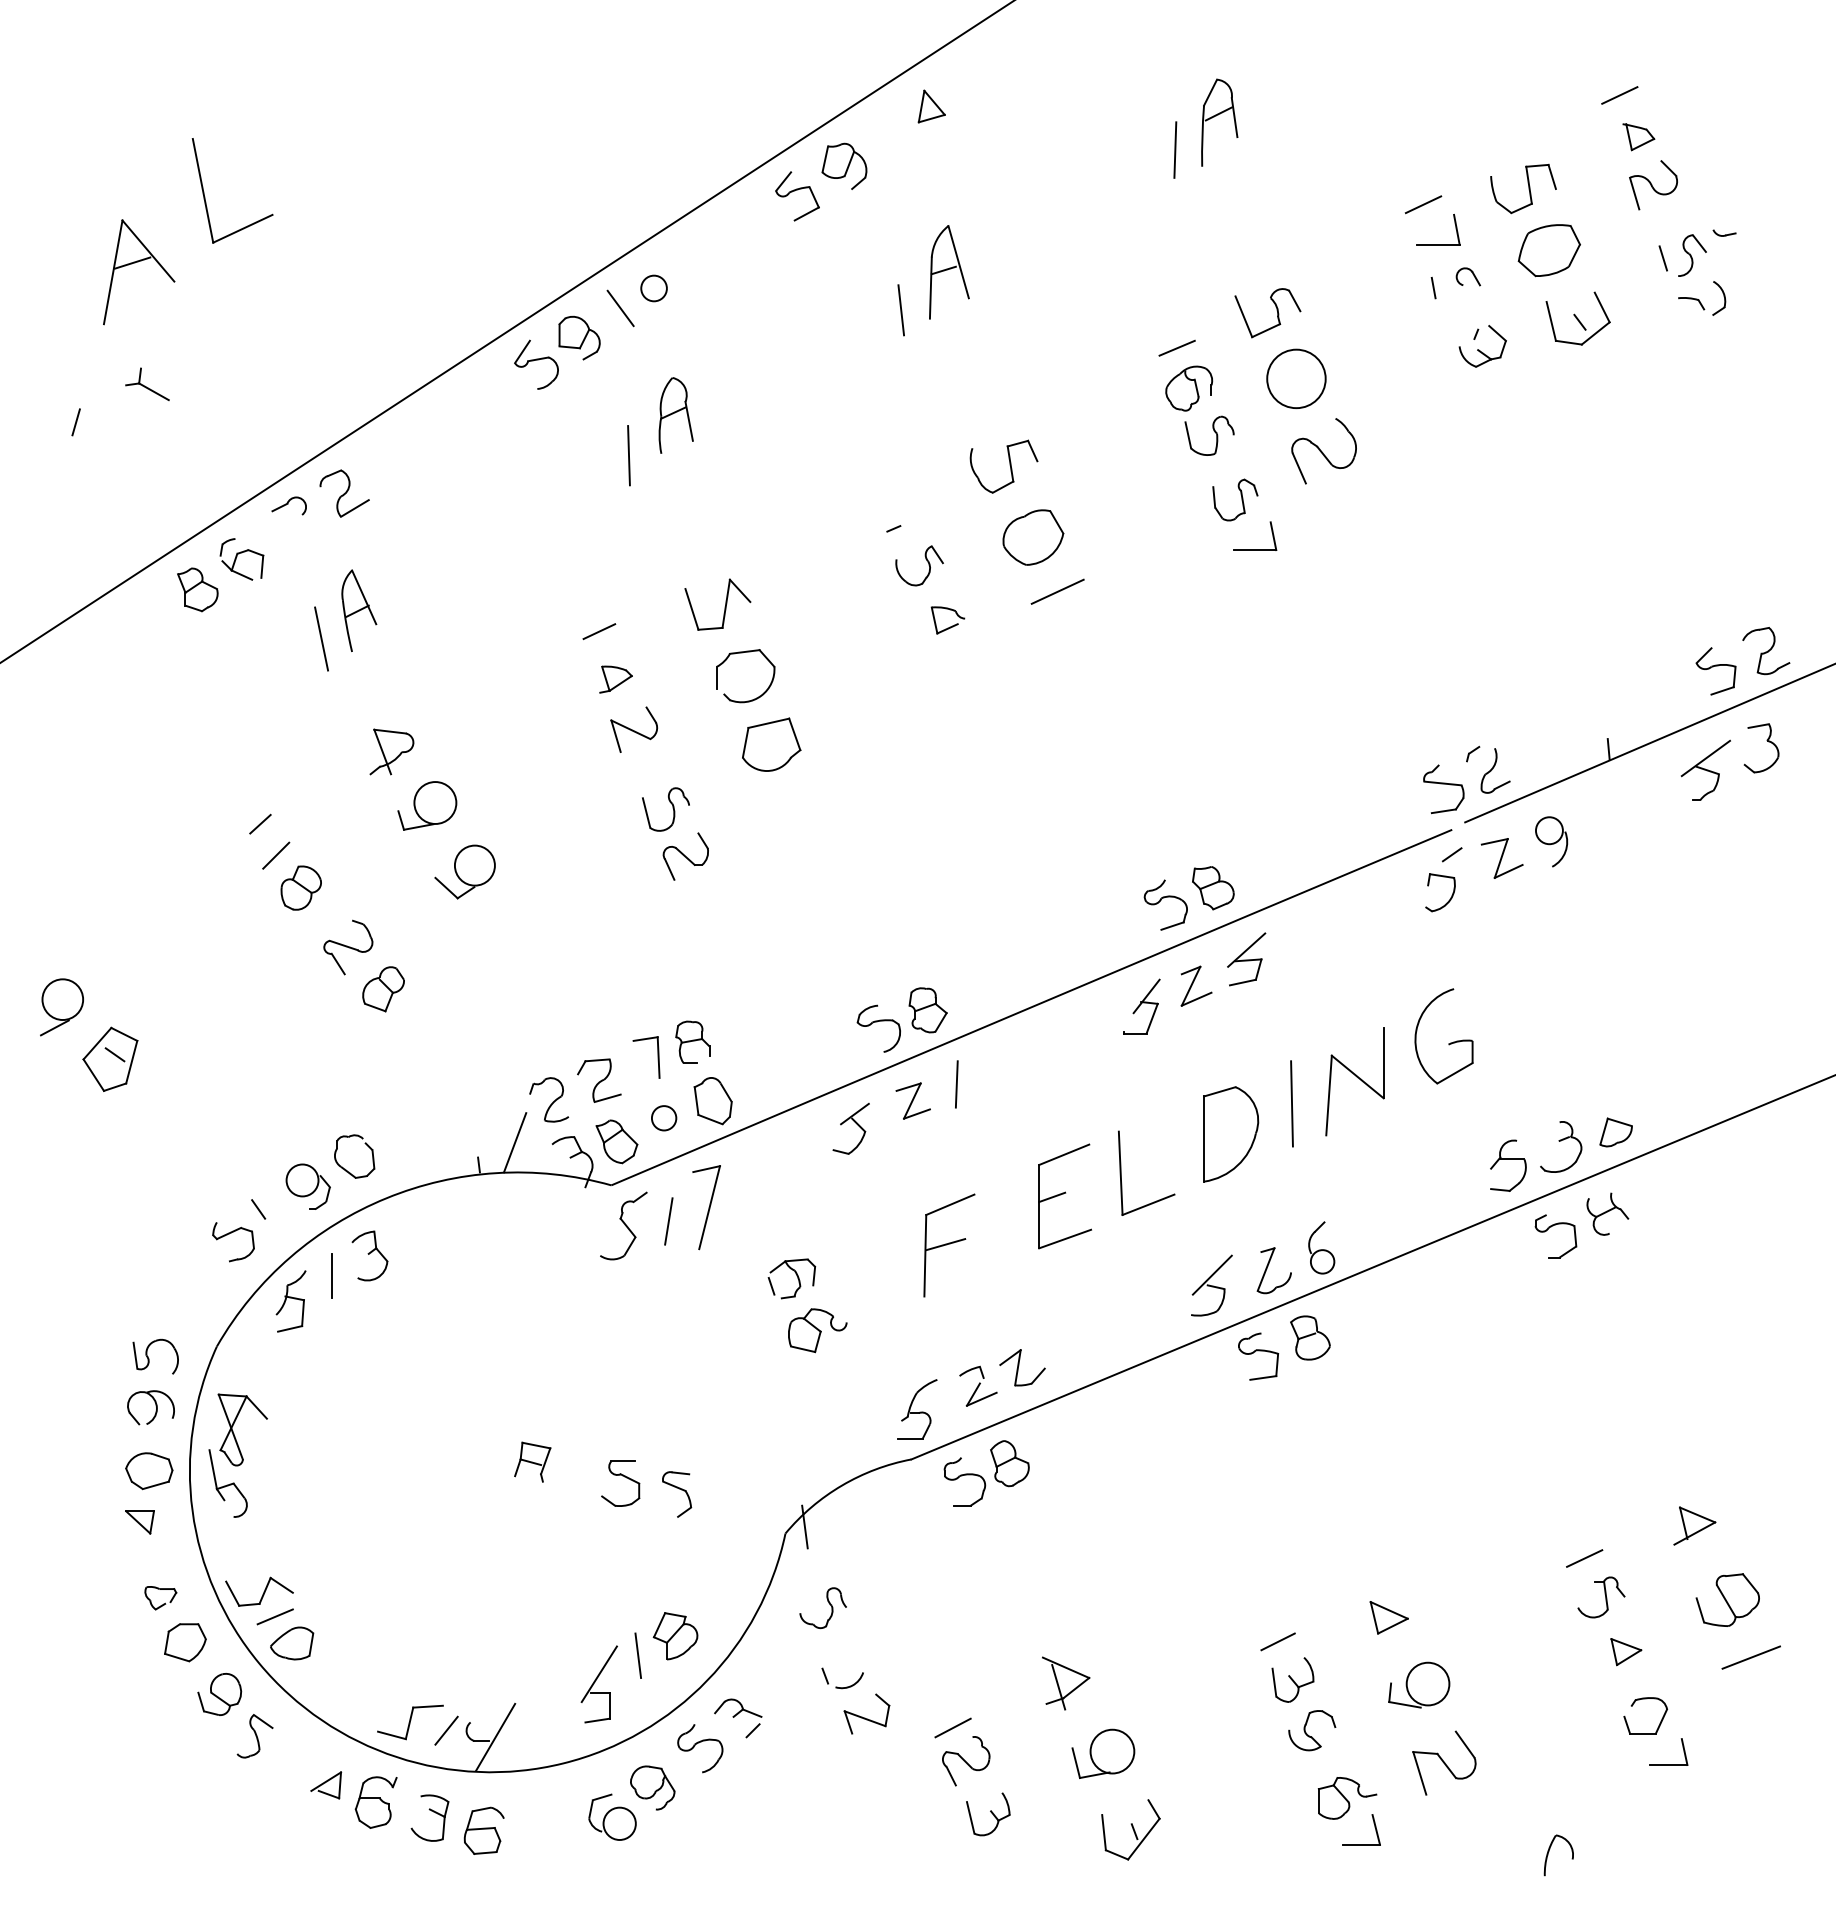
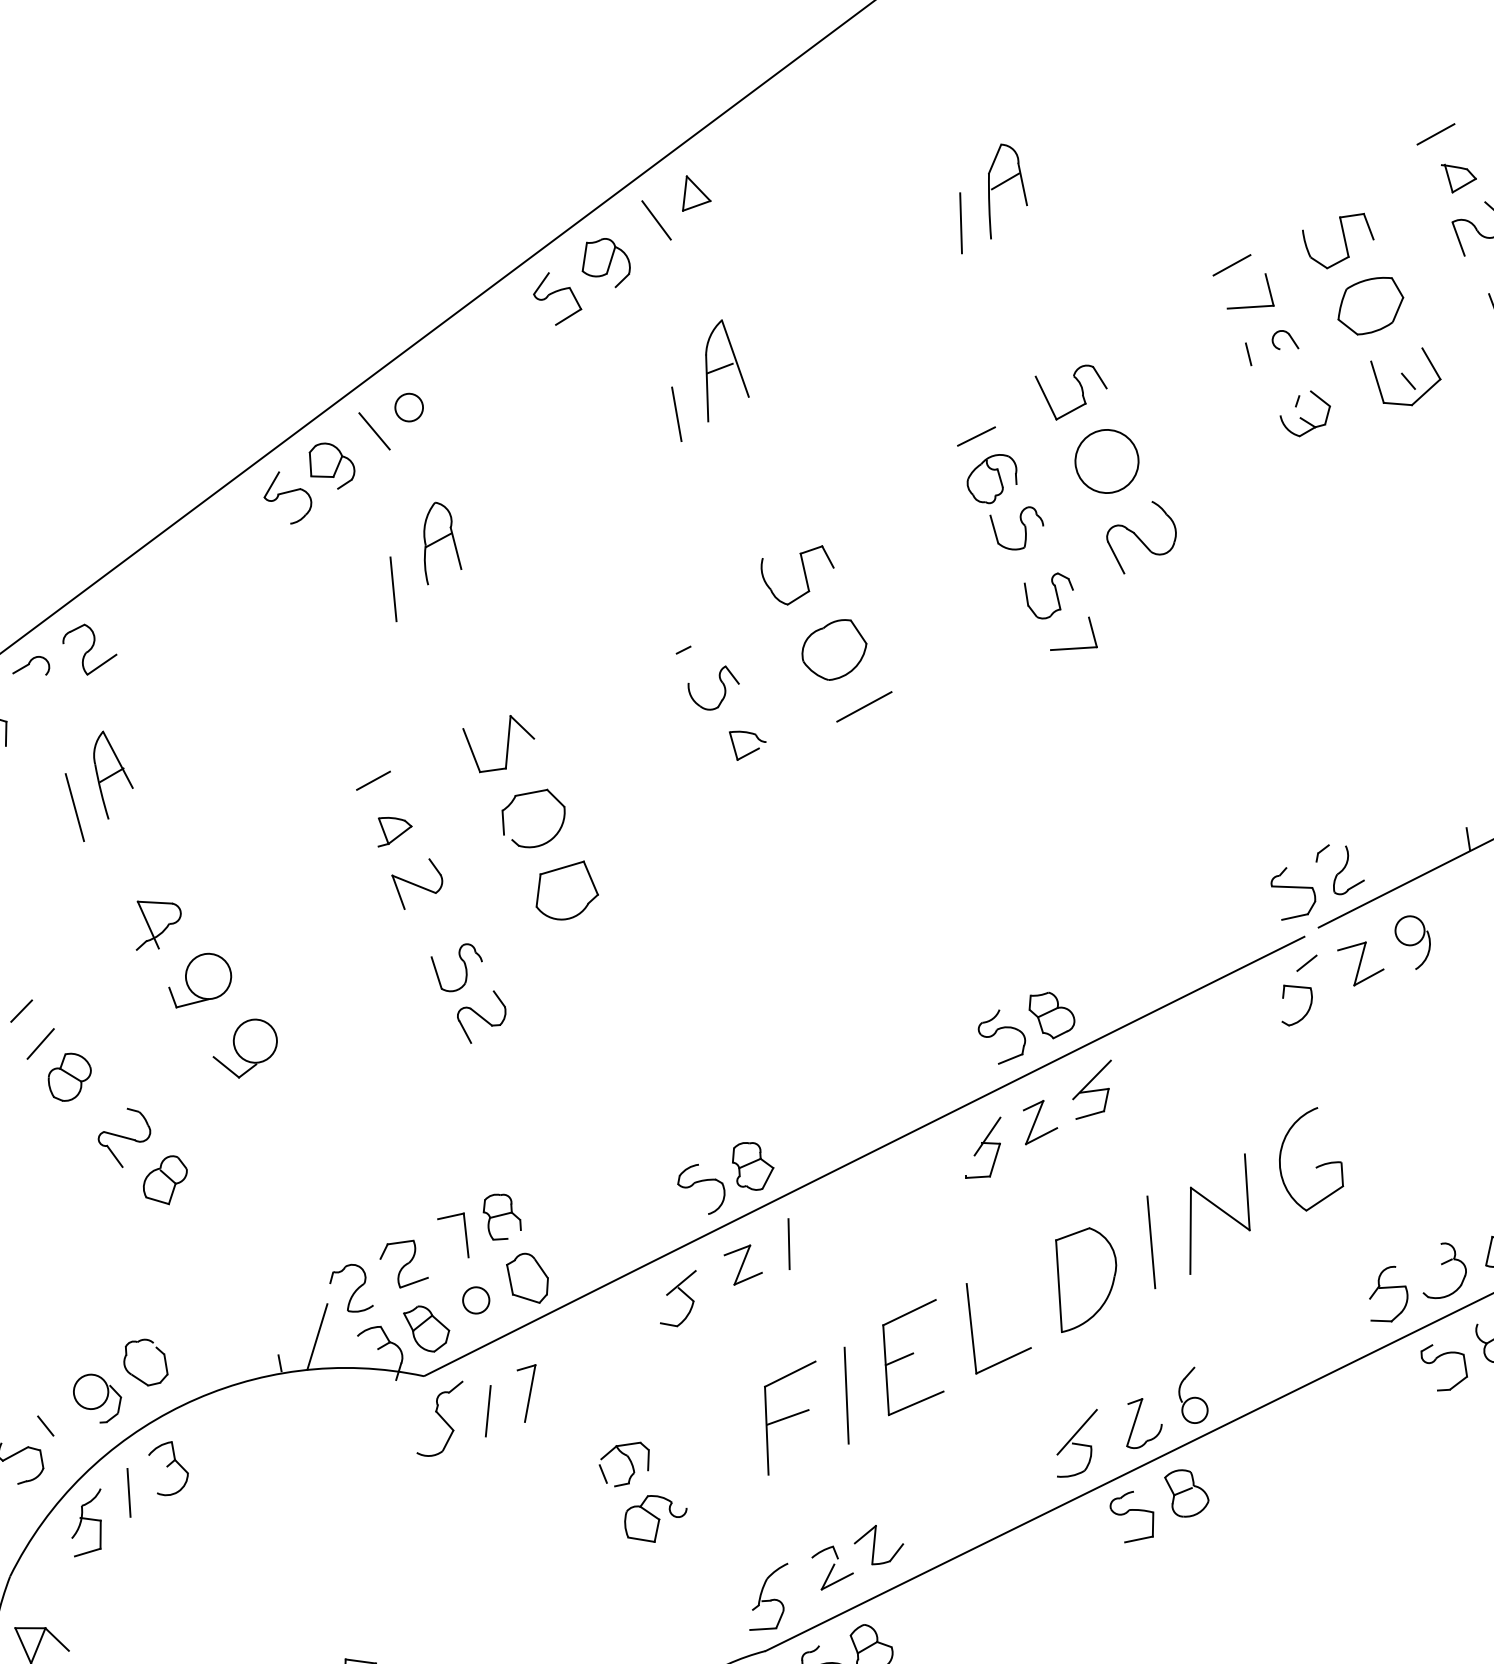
line: (893, 129) -> (656, 220), added
part: (706, 1207) -> (527, 1393), size x0.62
line: (1001, 1227) -> (846, 1395), added

